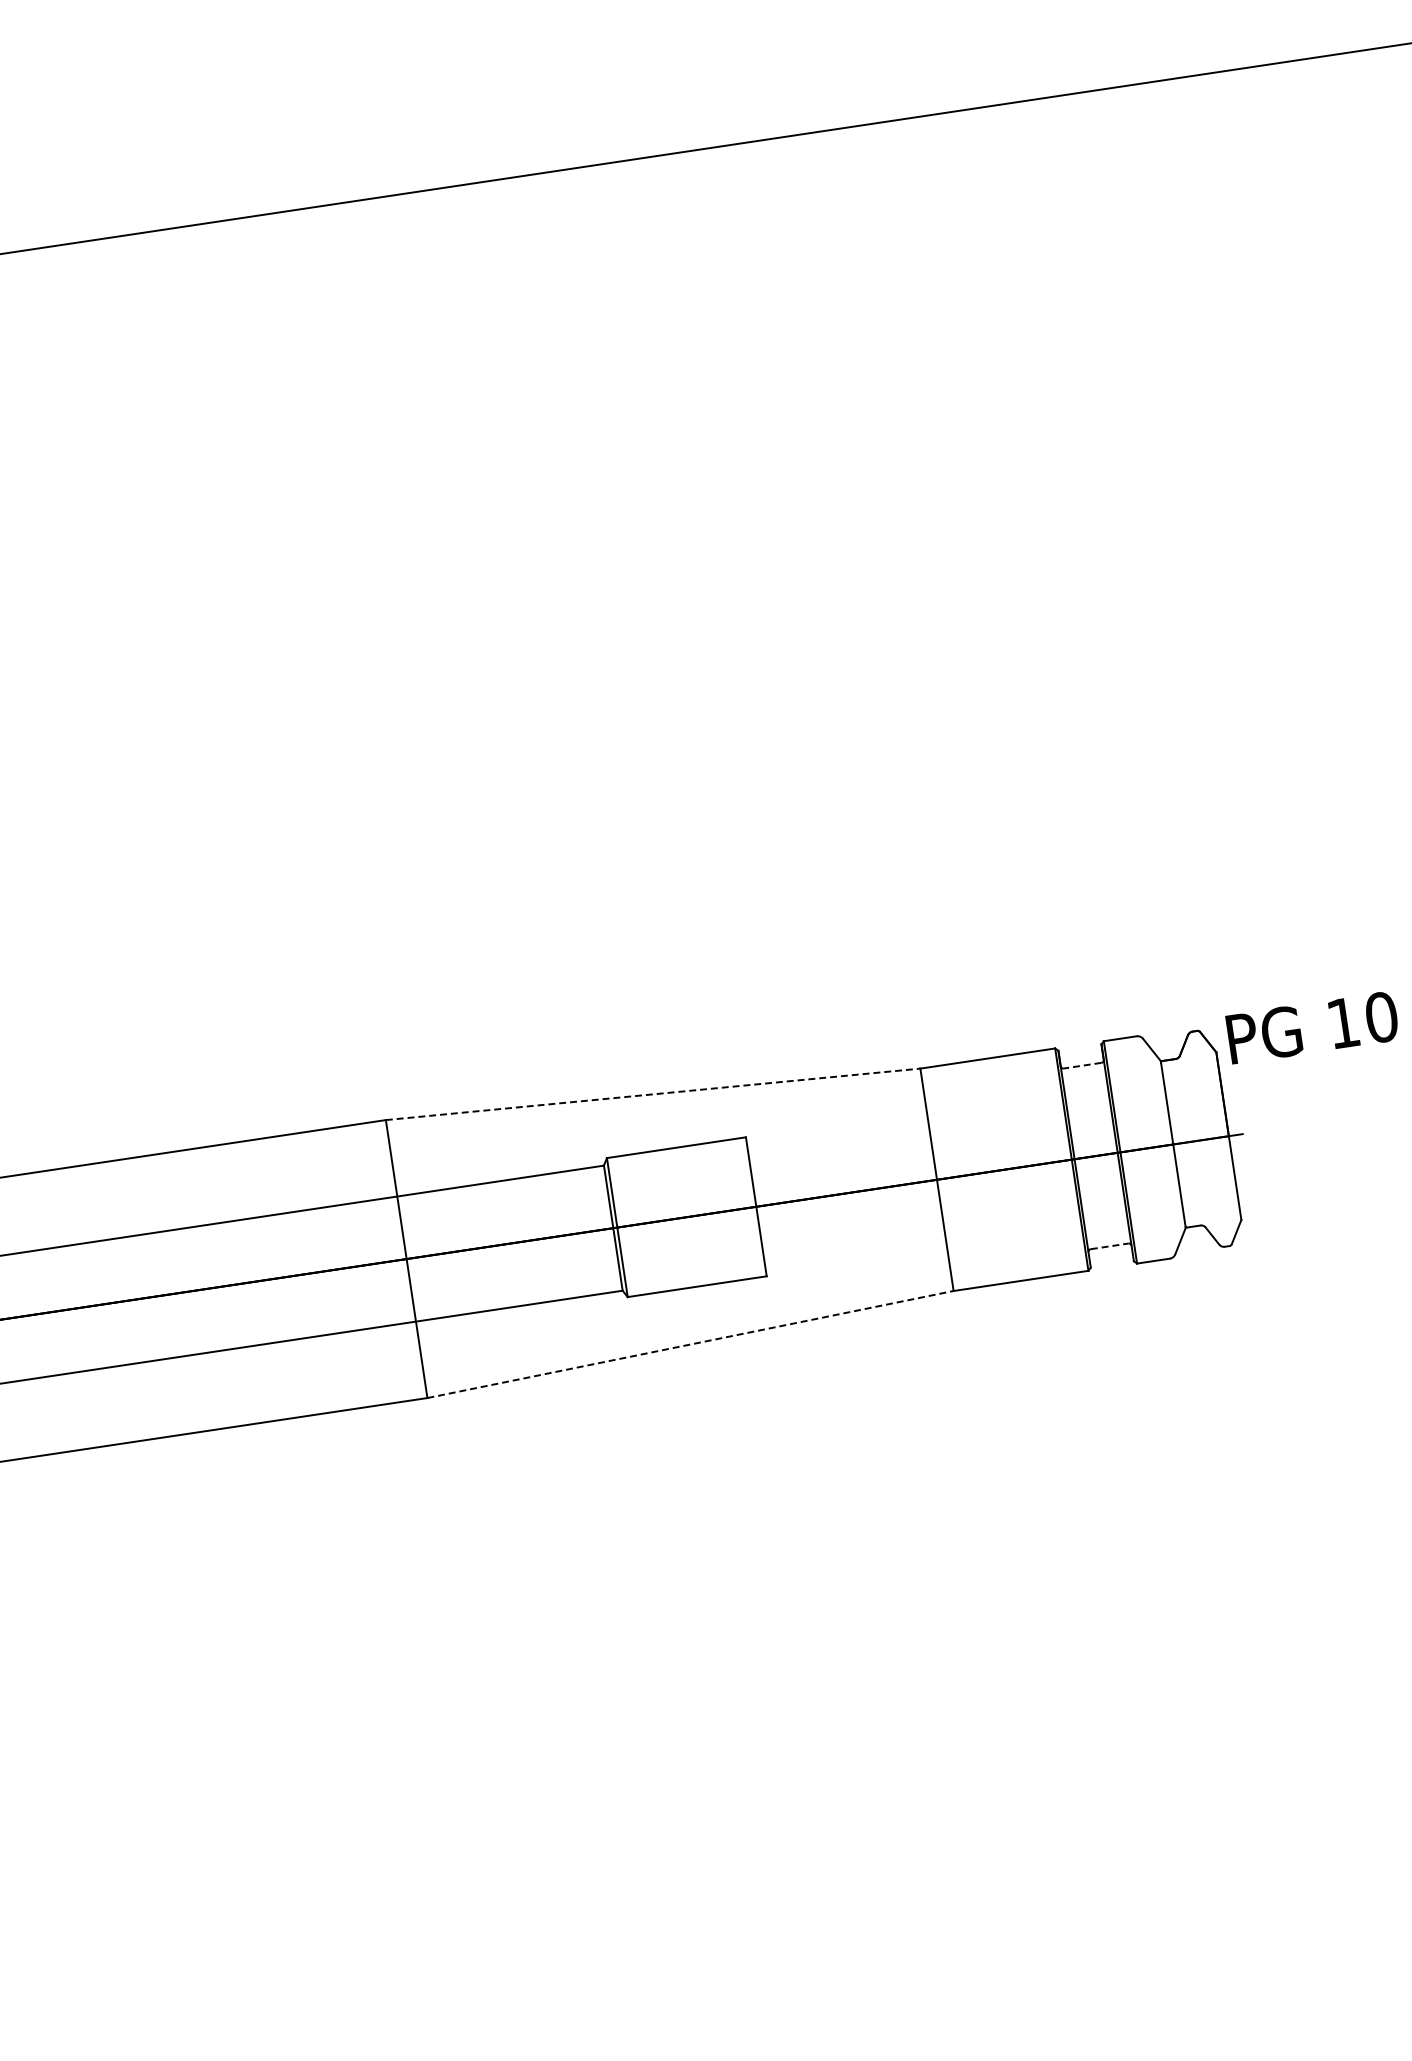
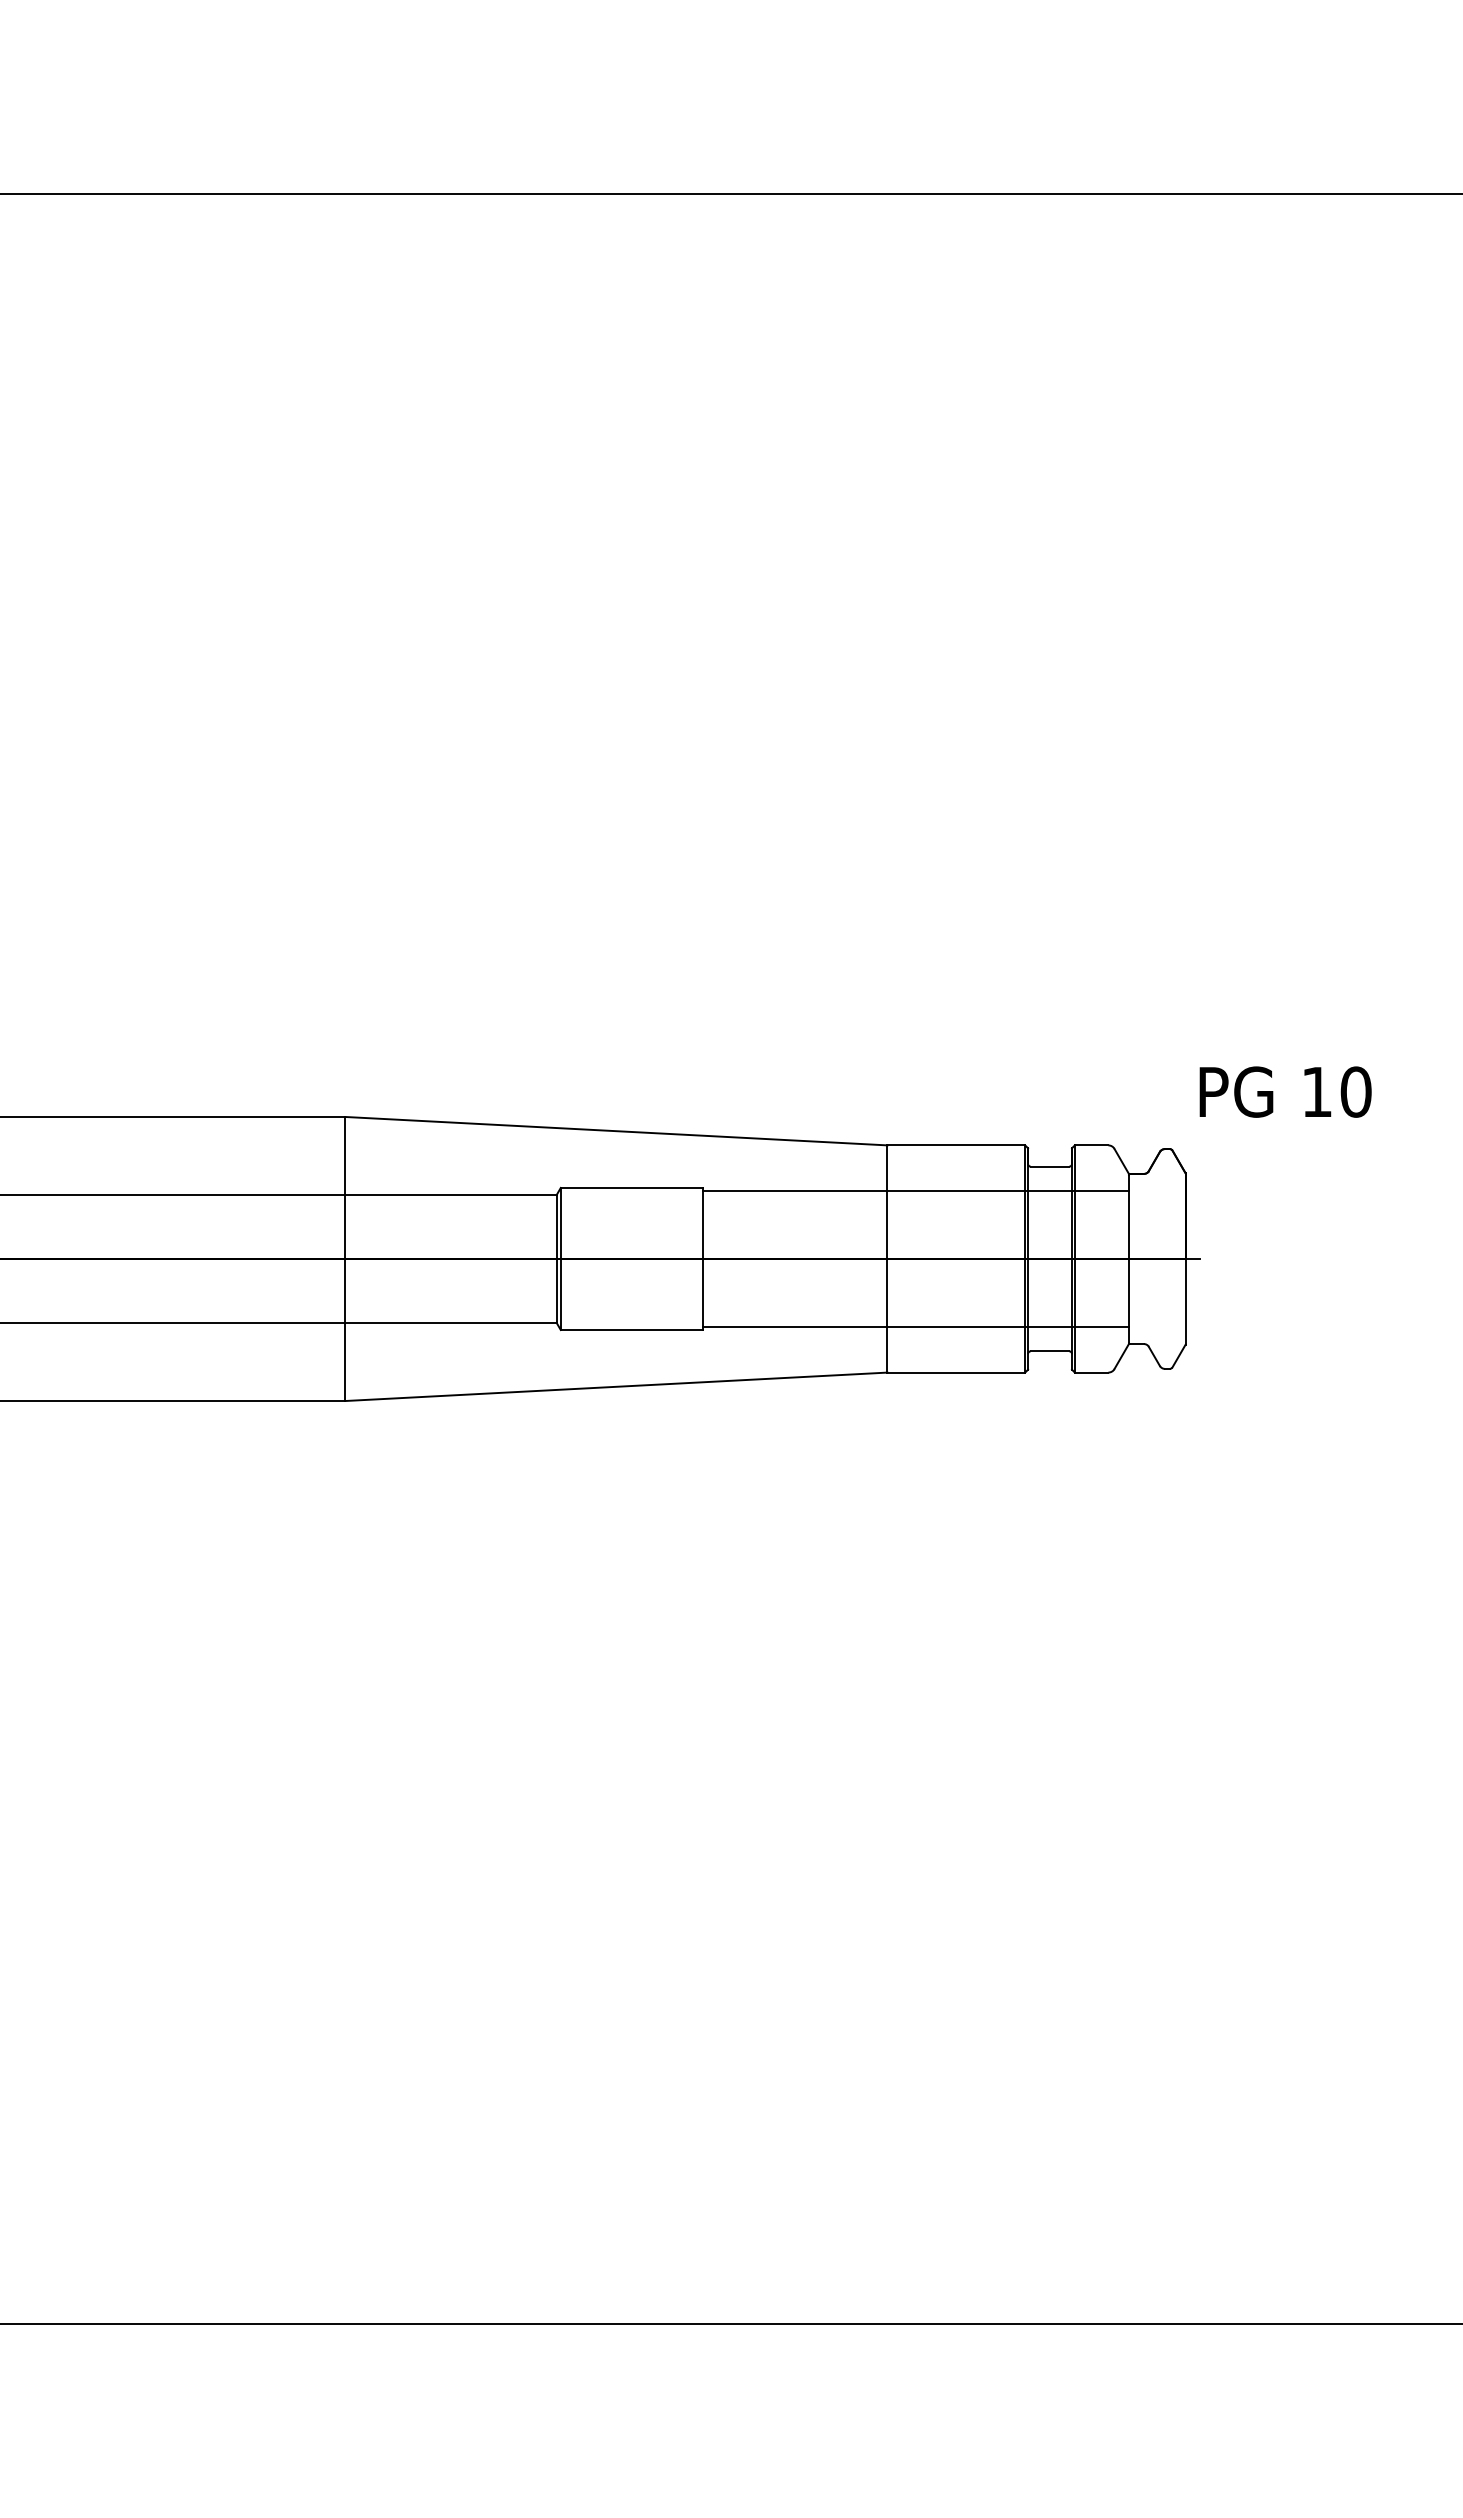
text: (1312, 1027) -> (1285, 1091), moved
line: (1082, 1065) -> (1049, 1166), dashed -> solid
line: (653, 1094) -> (616, 1131), dashed -> solid
line: (954, 1108) -> (915, 1190), added
line: (974, 1242) -> (915, 1327), added
line: (1110, 1246) -> (1050, 1351), dashed -> solid
line: (690, 1344) -> (616, 1386), dashed -> solid

